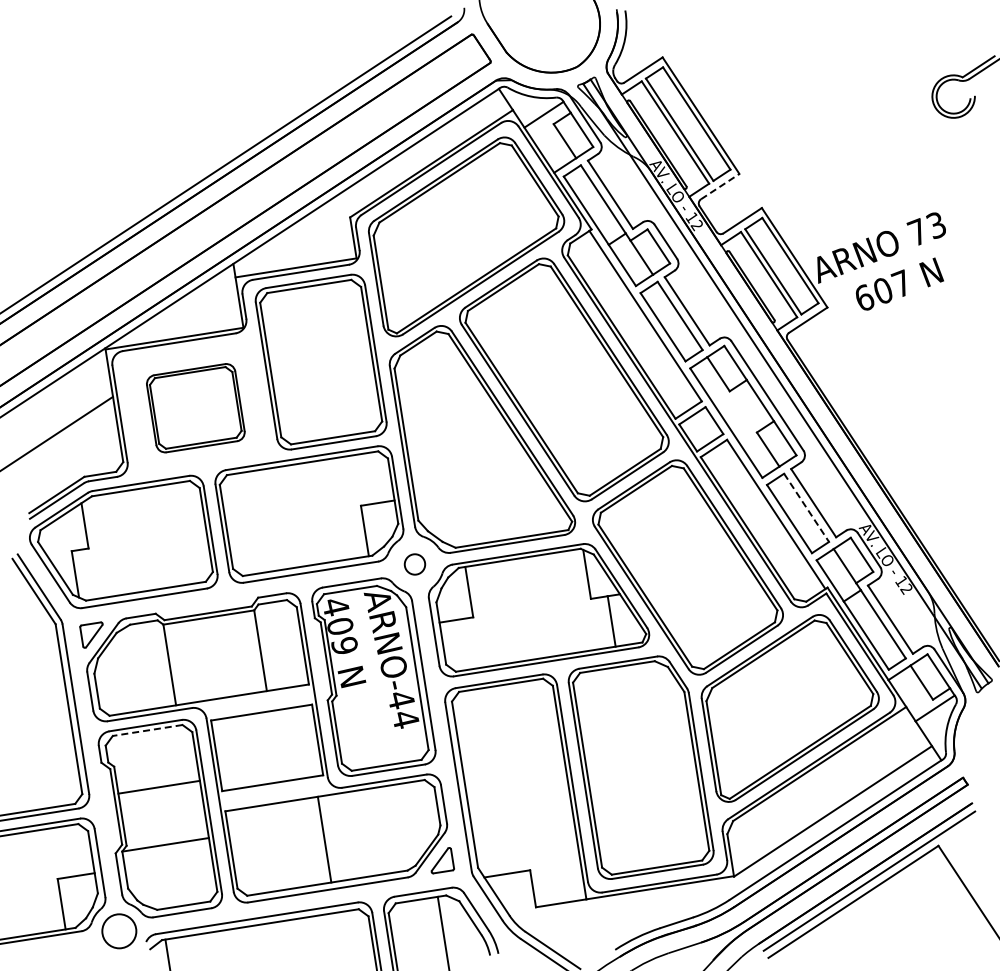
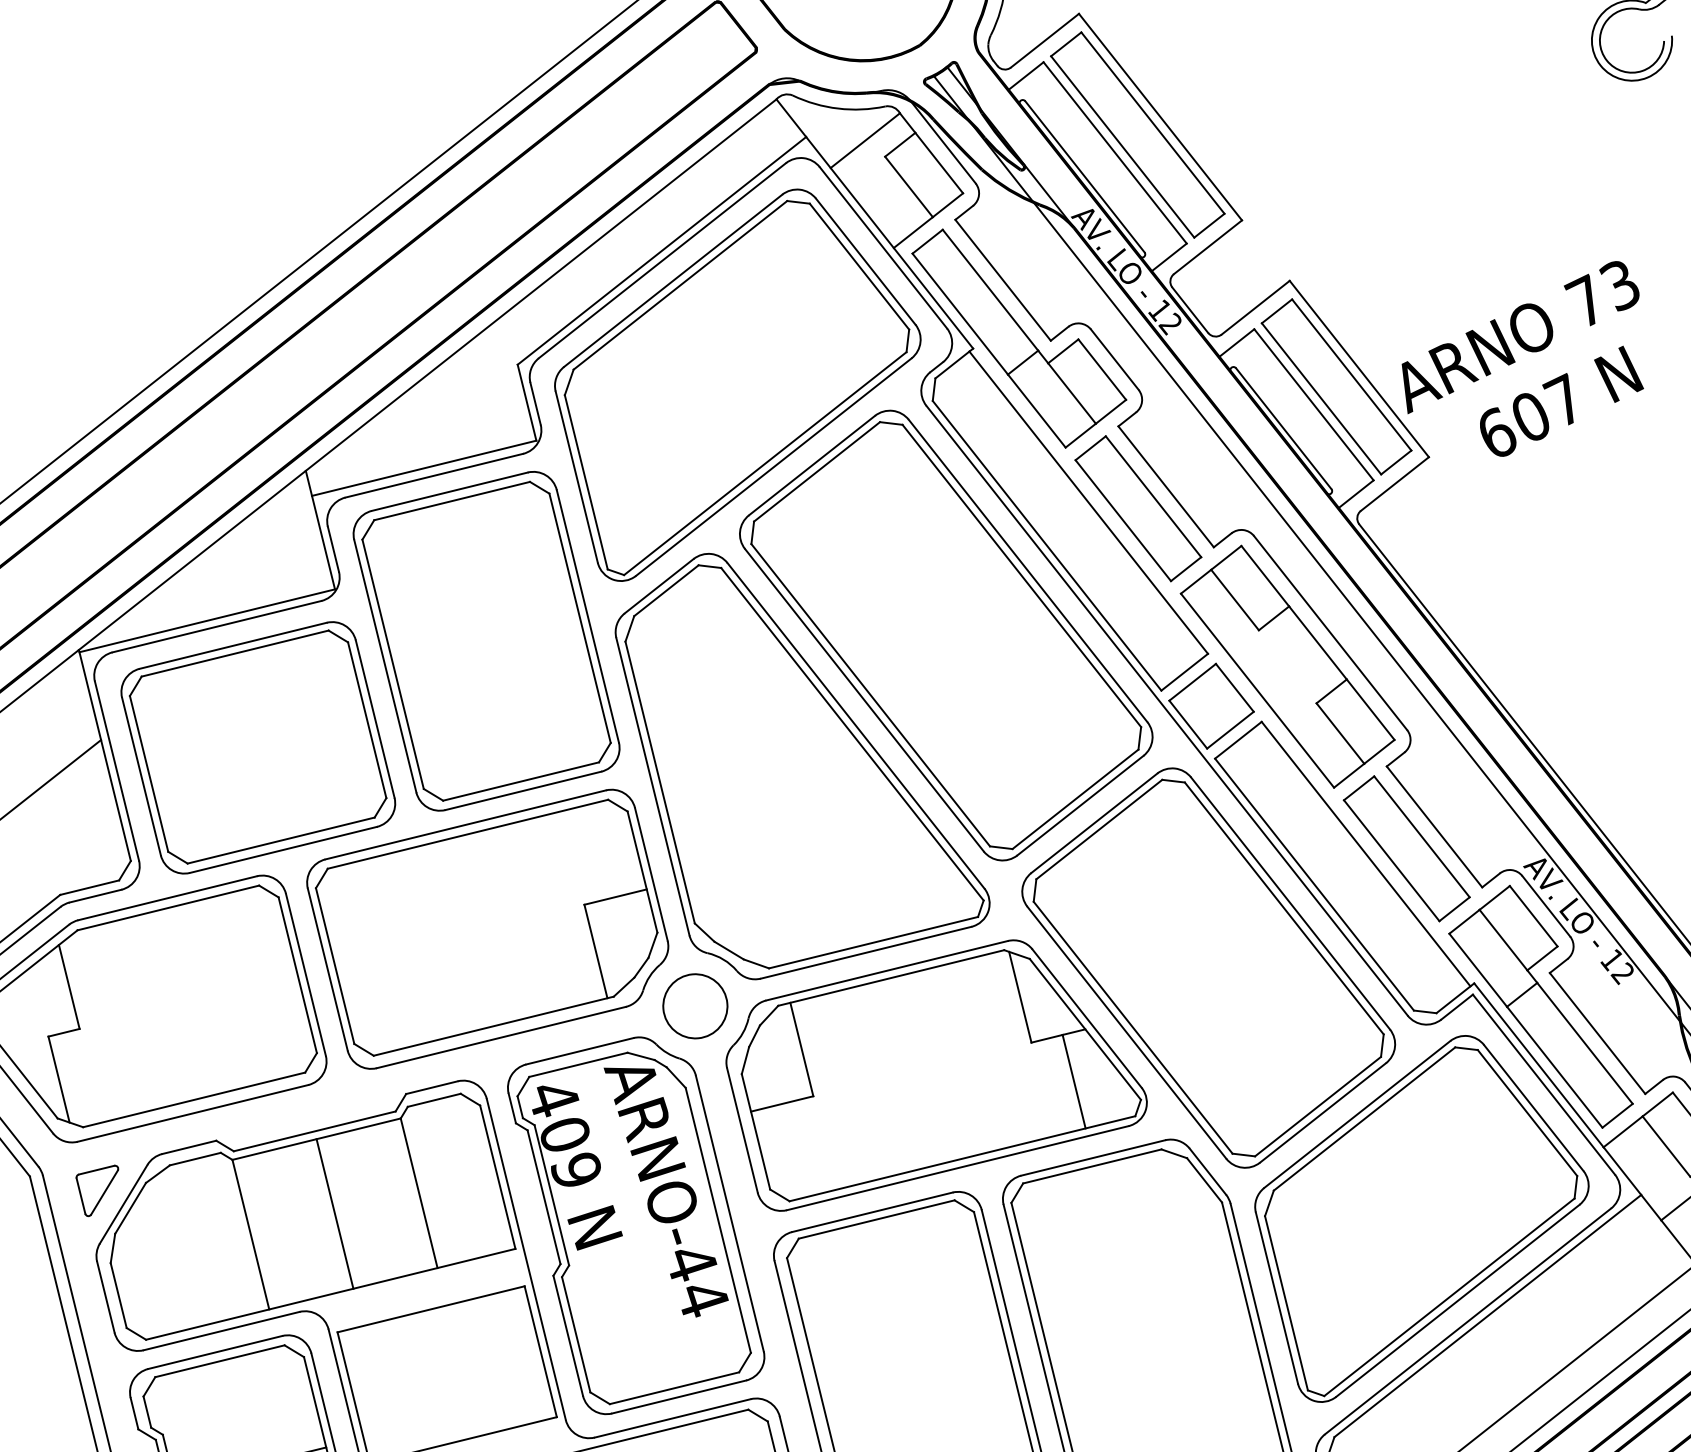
line: (720, 186) -> (1208, 246), dashed -> solid
part: (195, 408) -> (257, 748), size x1.43
line: (806, 507) -> (1421, 836), dashed -> solid
circle: (414, 564) -> (694, 1006), size x1.67
line: (214, 657) -> (333, 1213), added
line: (147, 730) -> (219, 1361), dashed -> solid

